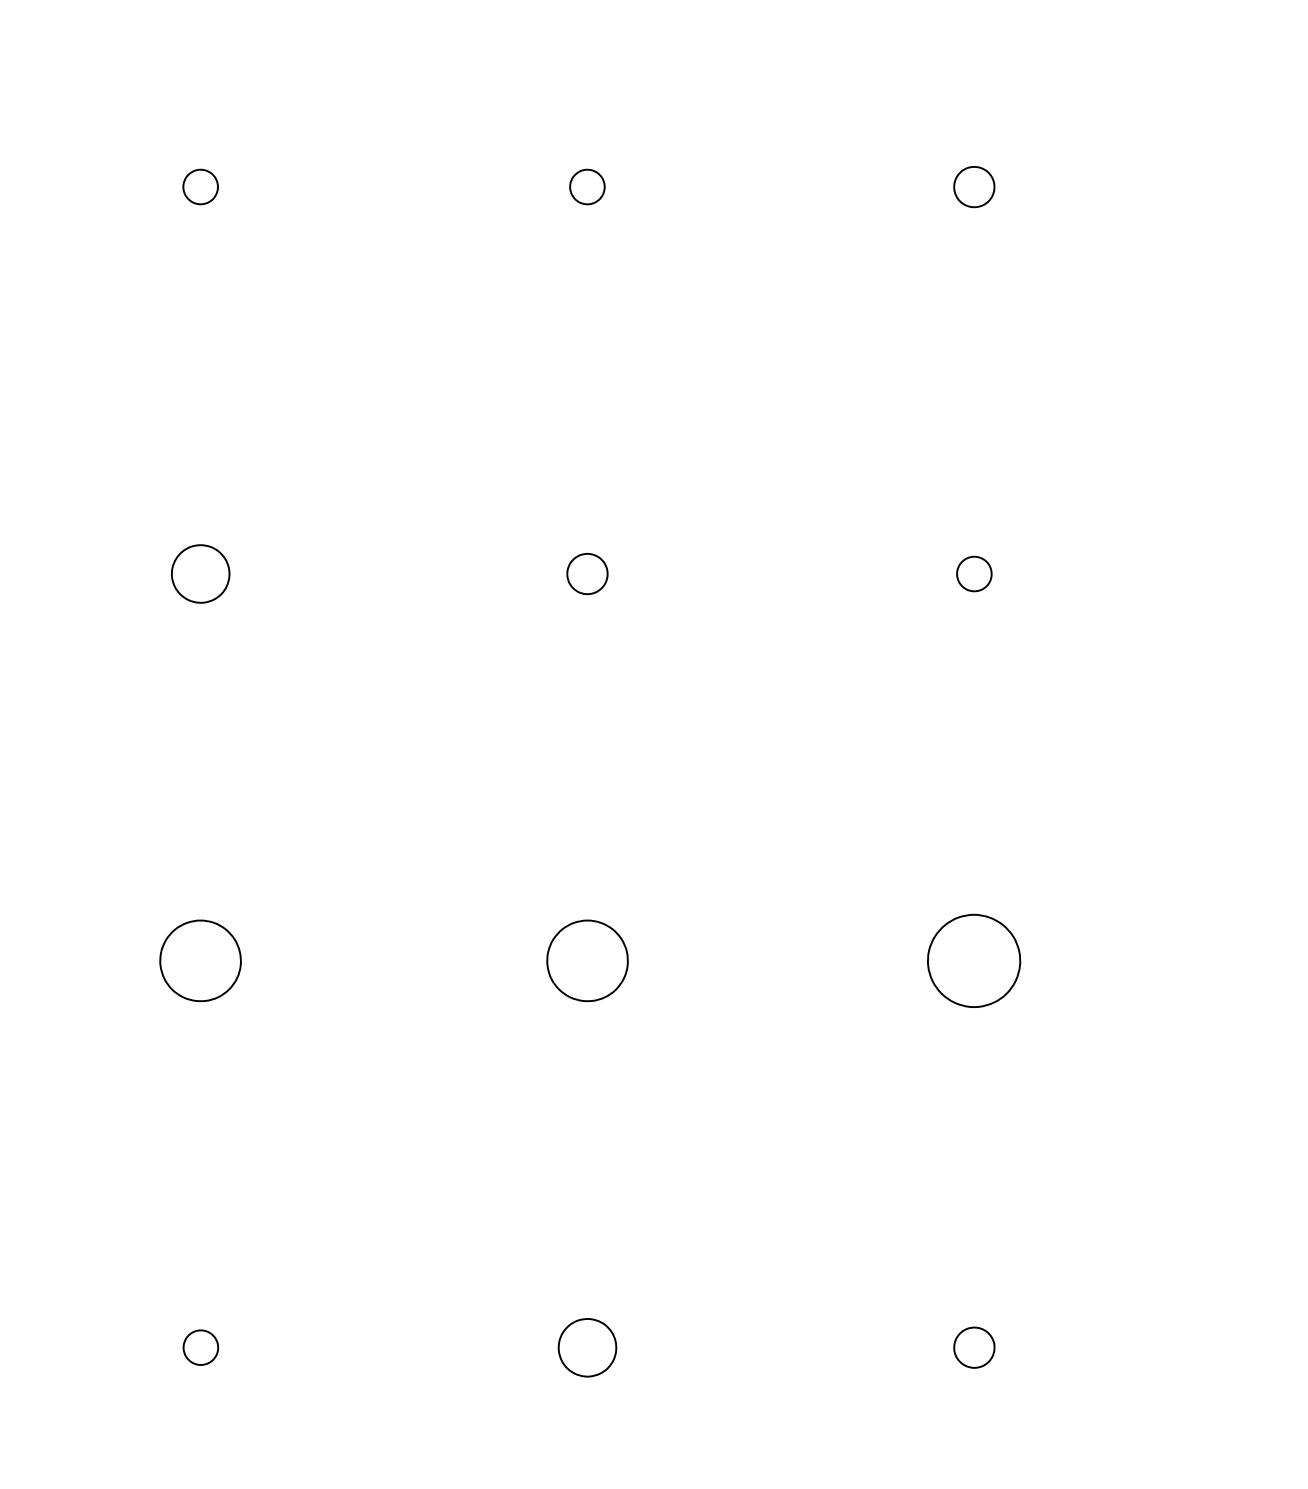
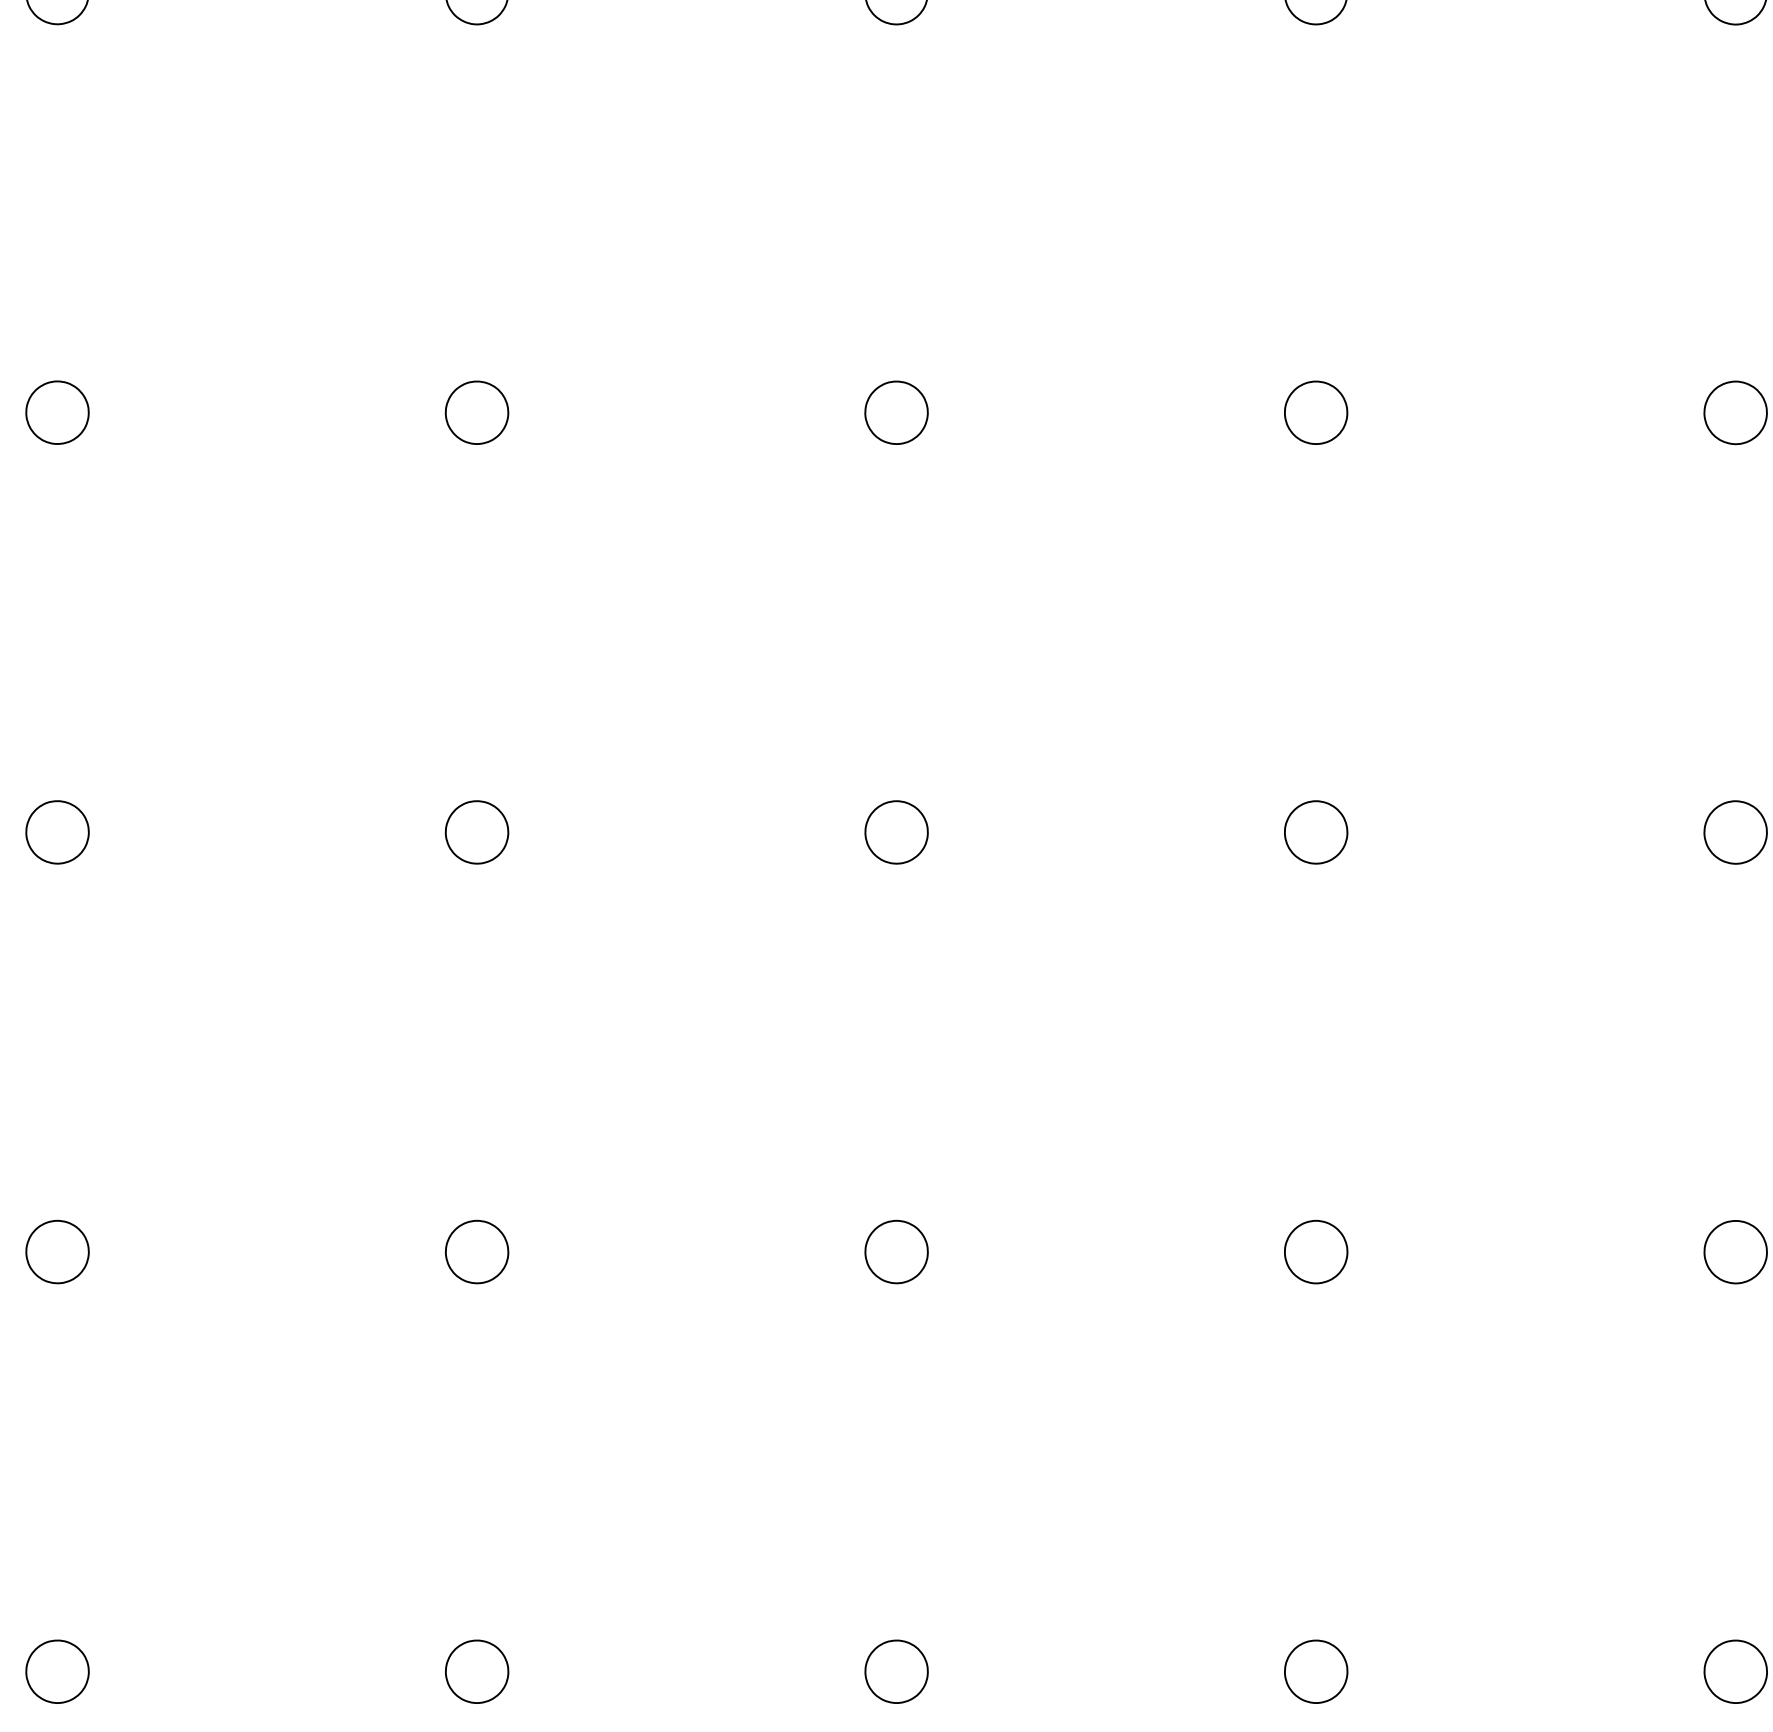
part: (200, 186) -> (476, 412), size x1.67
part: (587, 186) -> (896, 412), size x1.67
part: (974, 186) -> (1316, 412), size x1.43
part: (587, 574) -> (896, 832), size x1.43
part: (974, 574) -> (1316, 832), size x1.67
part: (201, 960) -> (477, 1251), size x0.71
part: (587, 960) -> (896, 1251), size x0.71
part: (974, 960) -> (1316, 1251), size x0.62
part: (201, 1347) -> (477, 1671), size x1.67
part: (974, 1347) -> (1316, 1671), size x1.43

